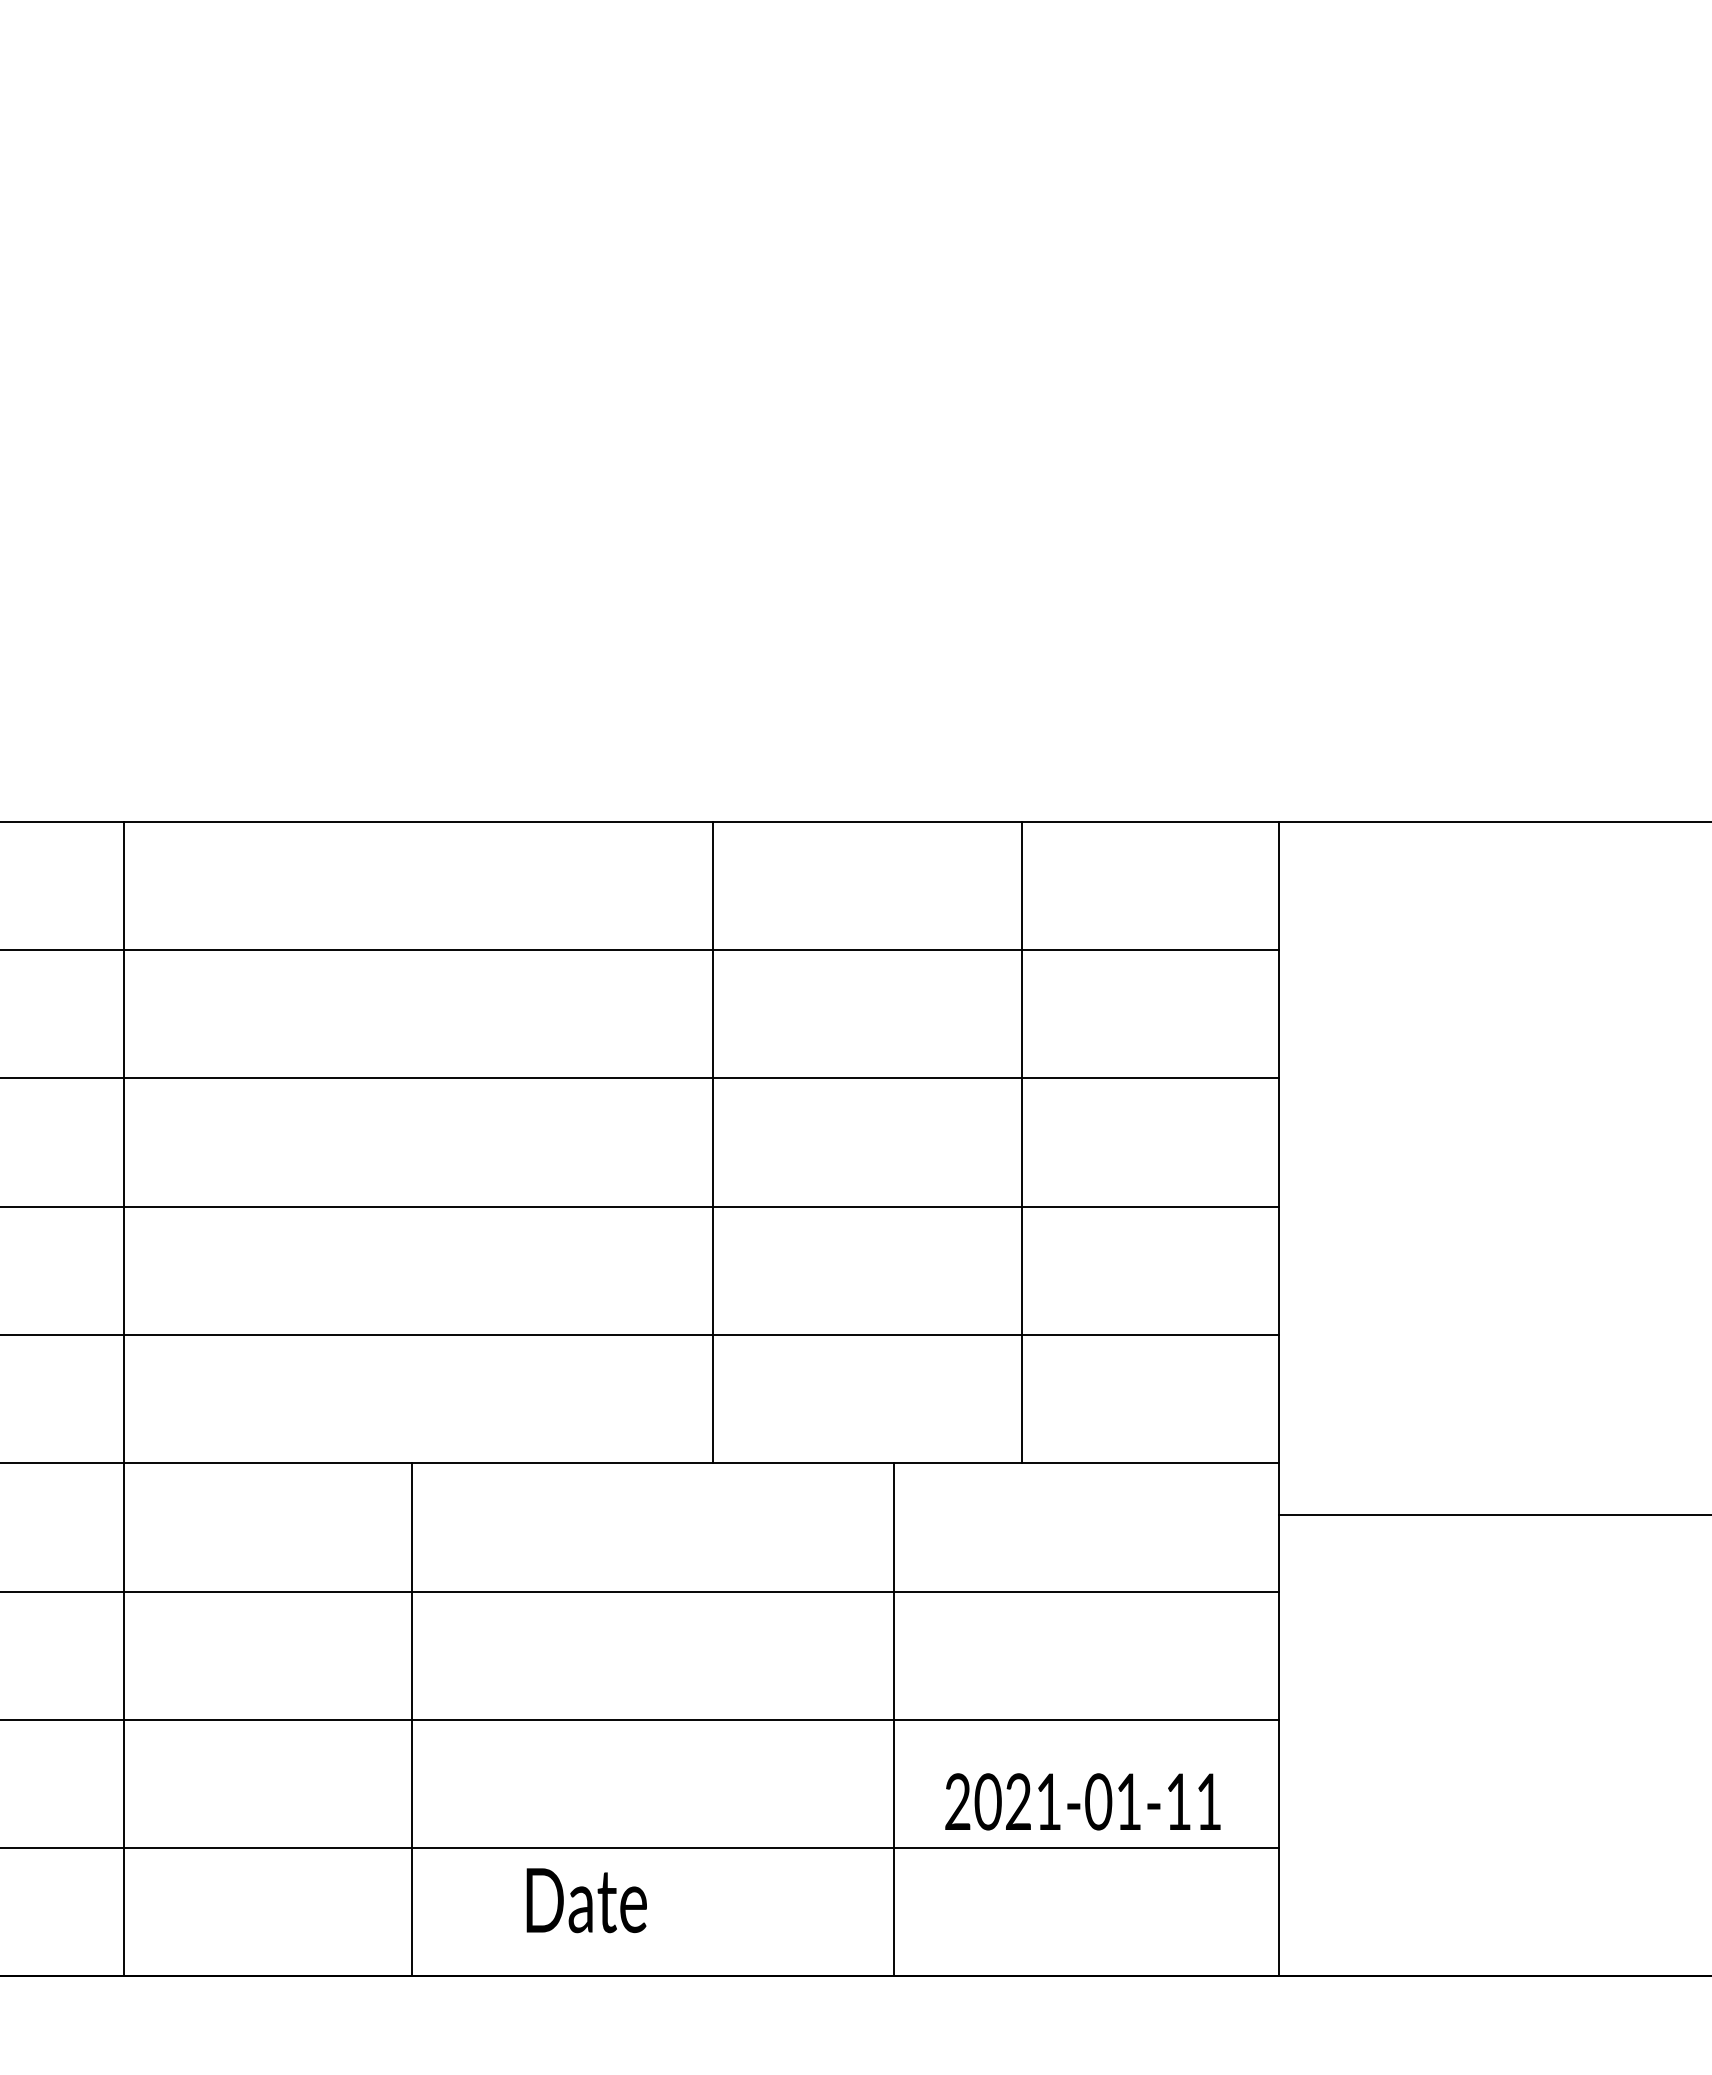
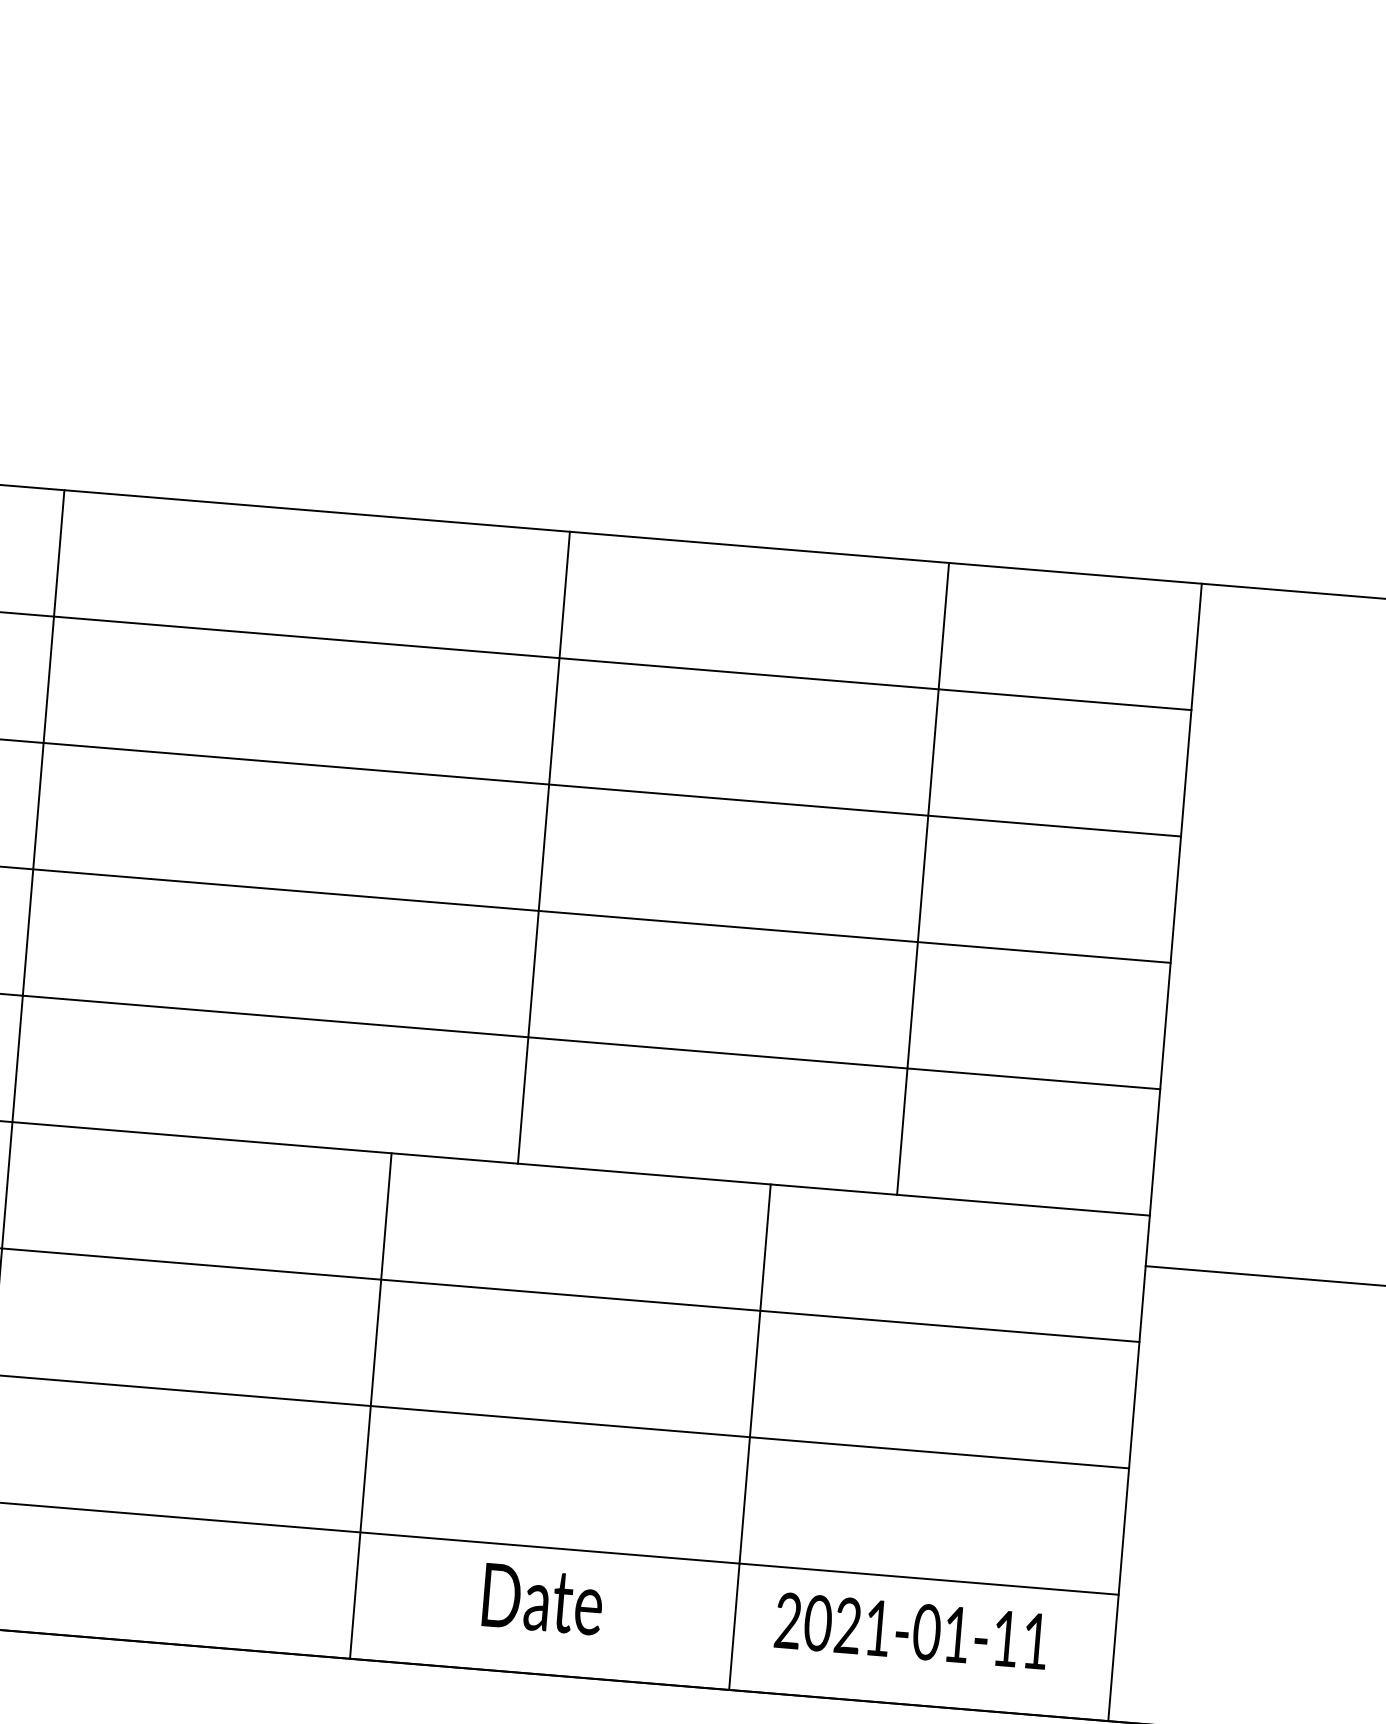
line: (713, 1142) -> (544, 847), moved
line: (412, 1719) -> (371, 1405), moved
text: (1082, 1801) -> (911, 1630), moved
text: (586, 1900) -> (542, 1599), moved

